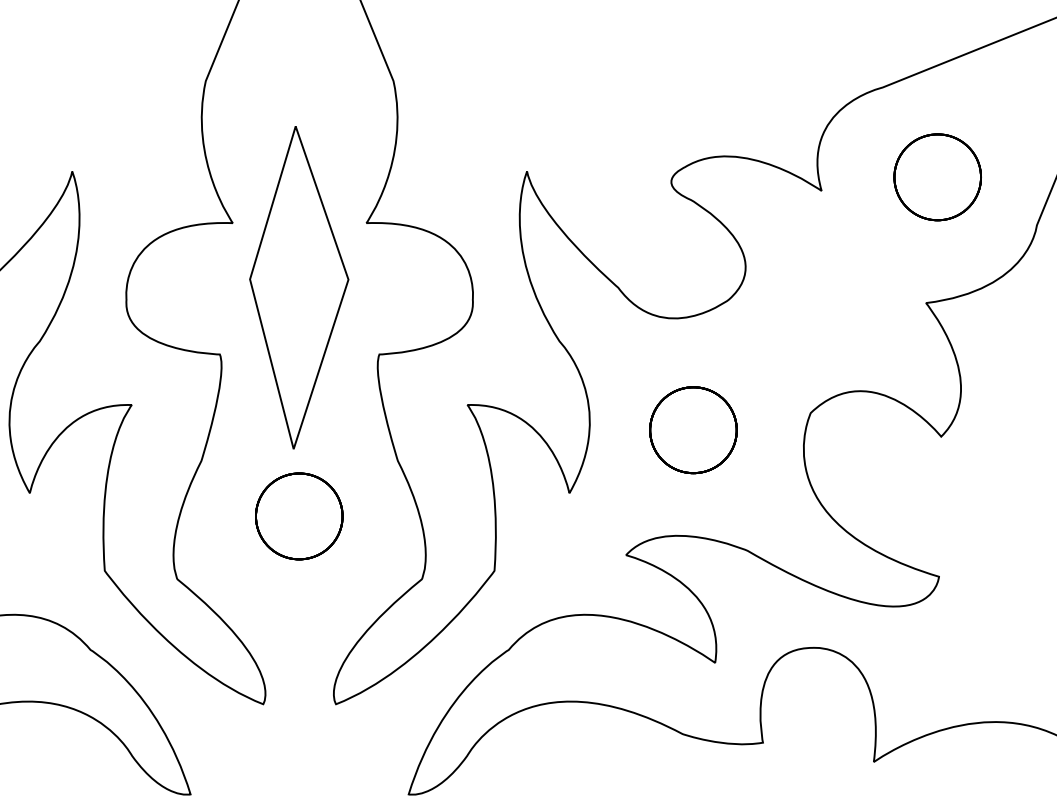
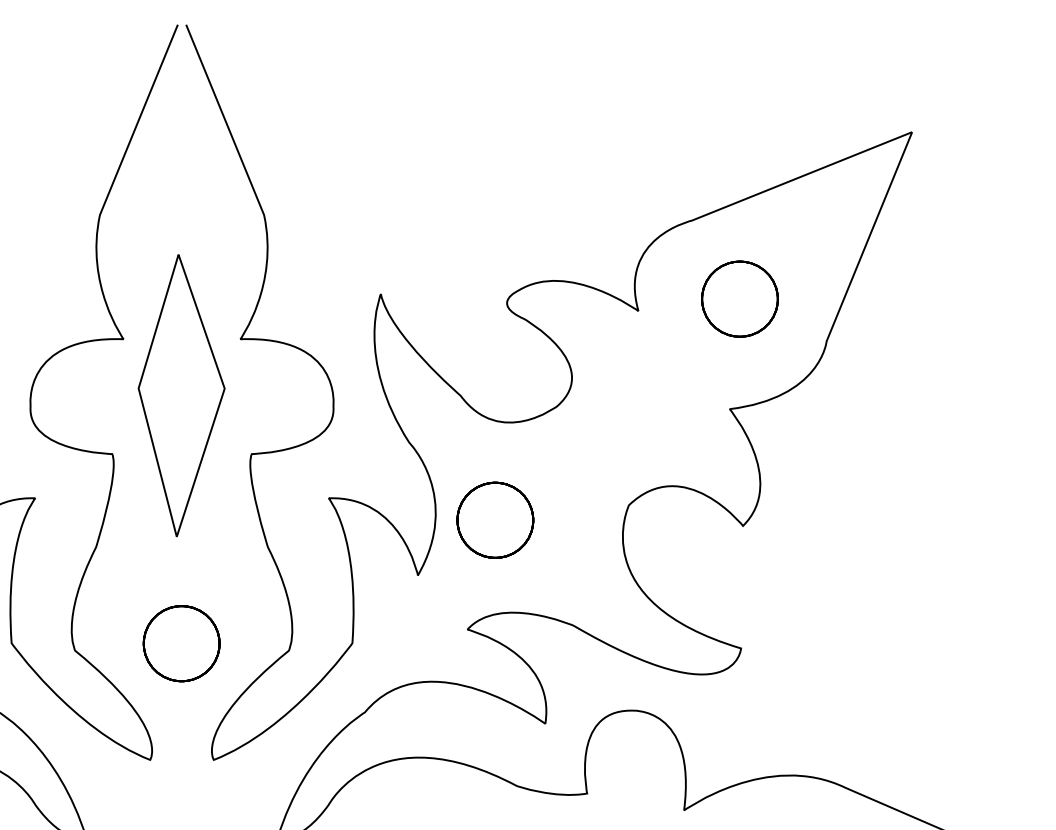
part: (693, 429) -> (495, 519), moved
part: (299, 516) -> (181, 643), moved

